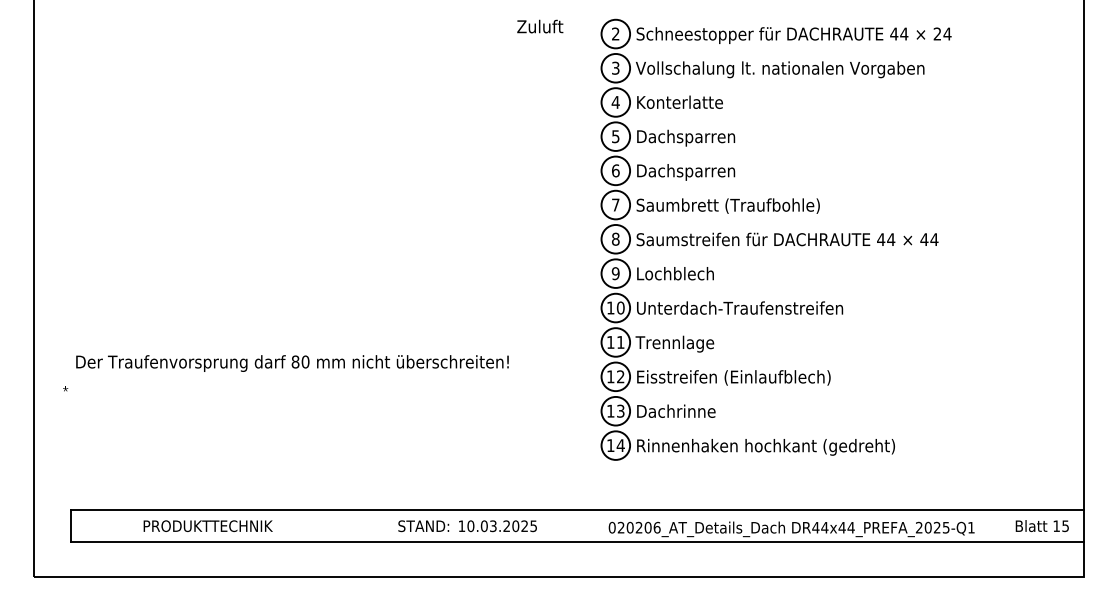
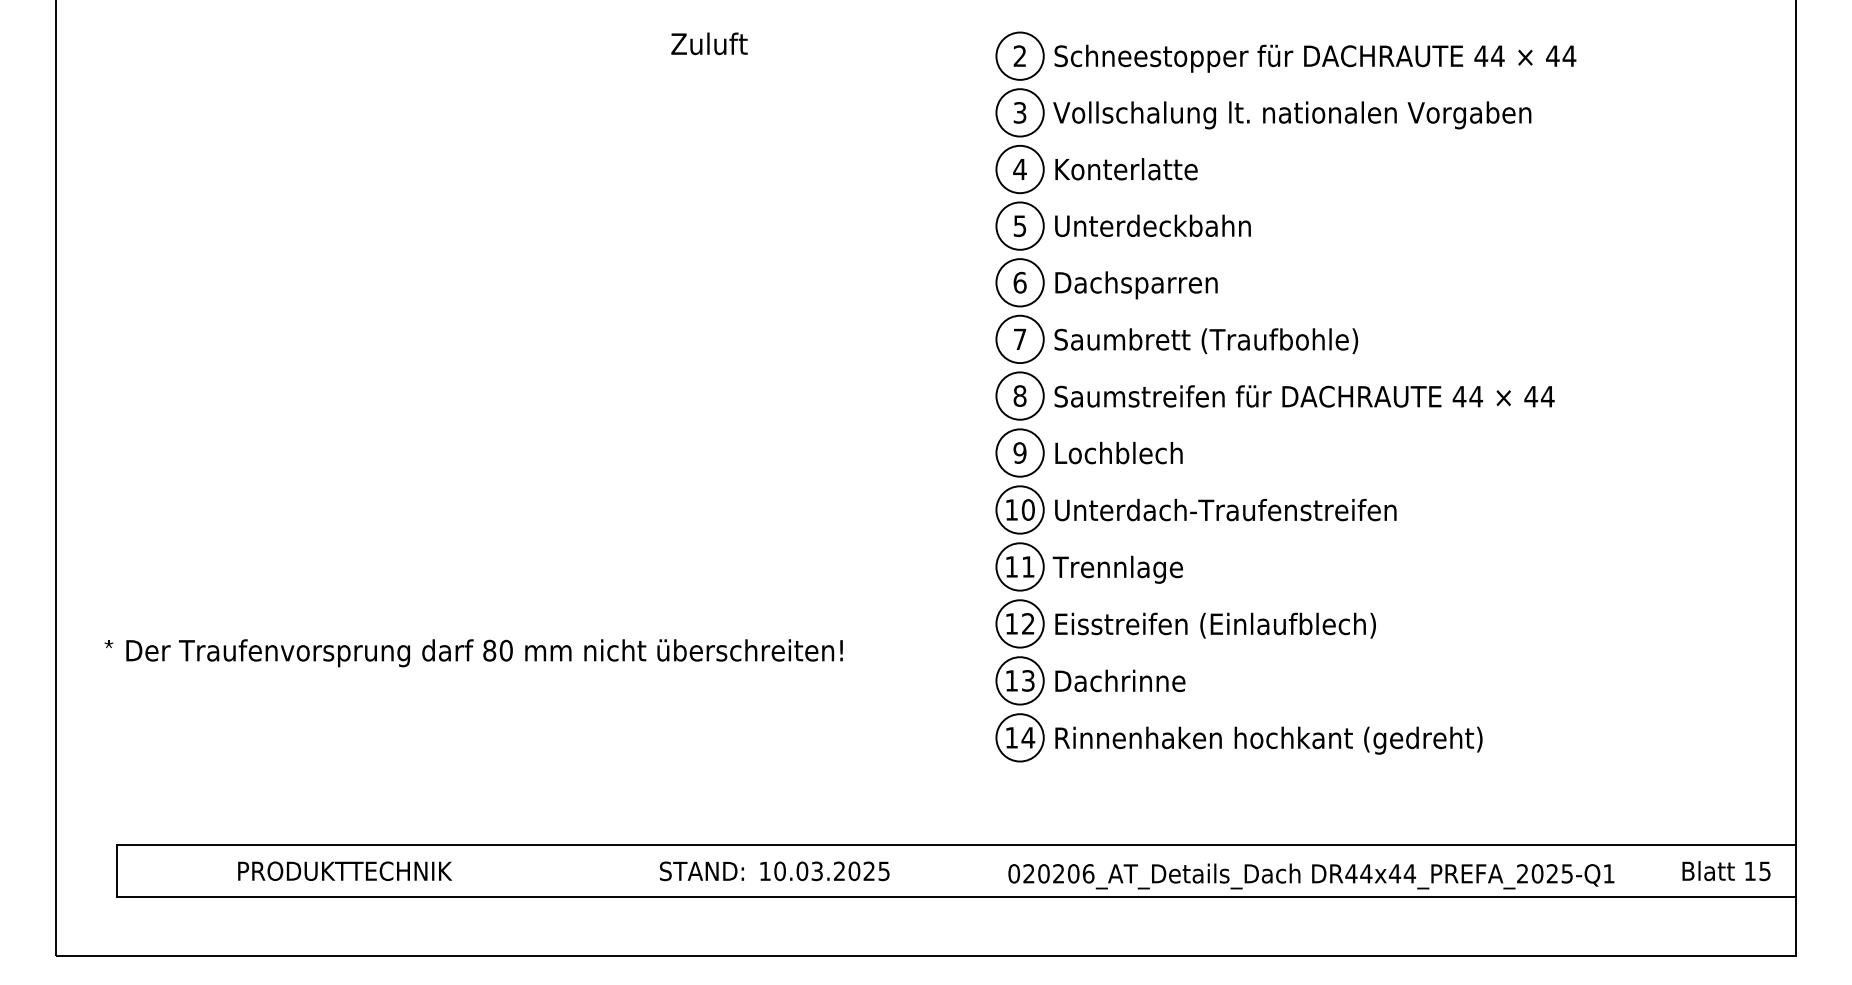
text: (540, 26) -> (709, 43), moved
text: (937, 33) -> (1552, 55), 24 -> 44
text: (696, 137) -> (1153, 227), Dachsparren -> Unterdeckbahn
text: (292, 363) -> (484, 653), moved

